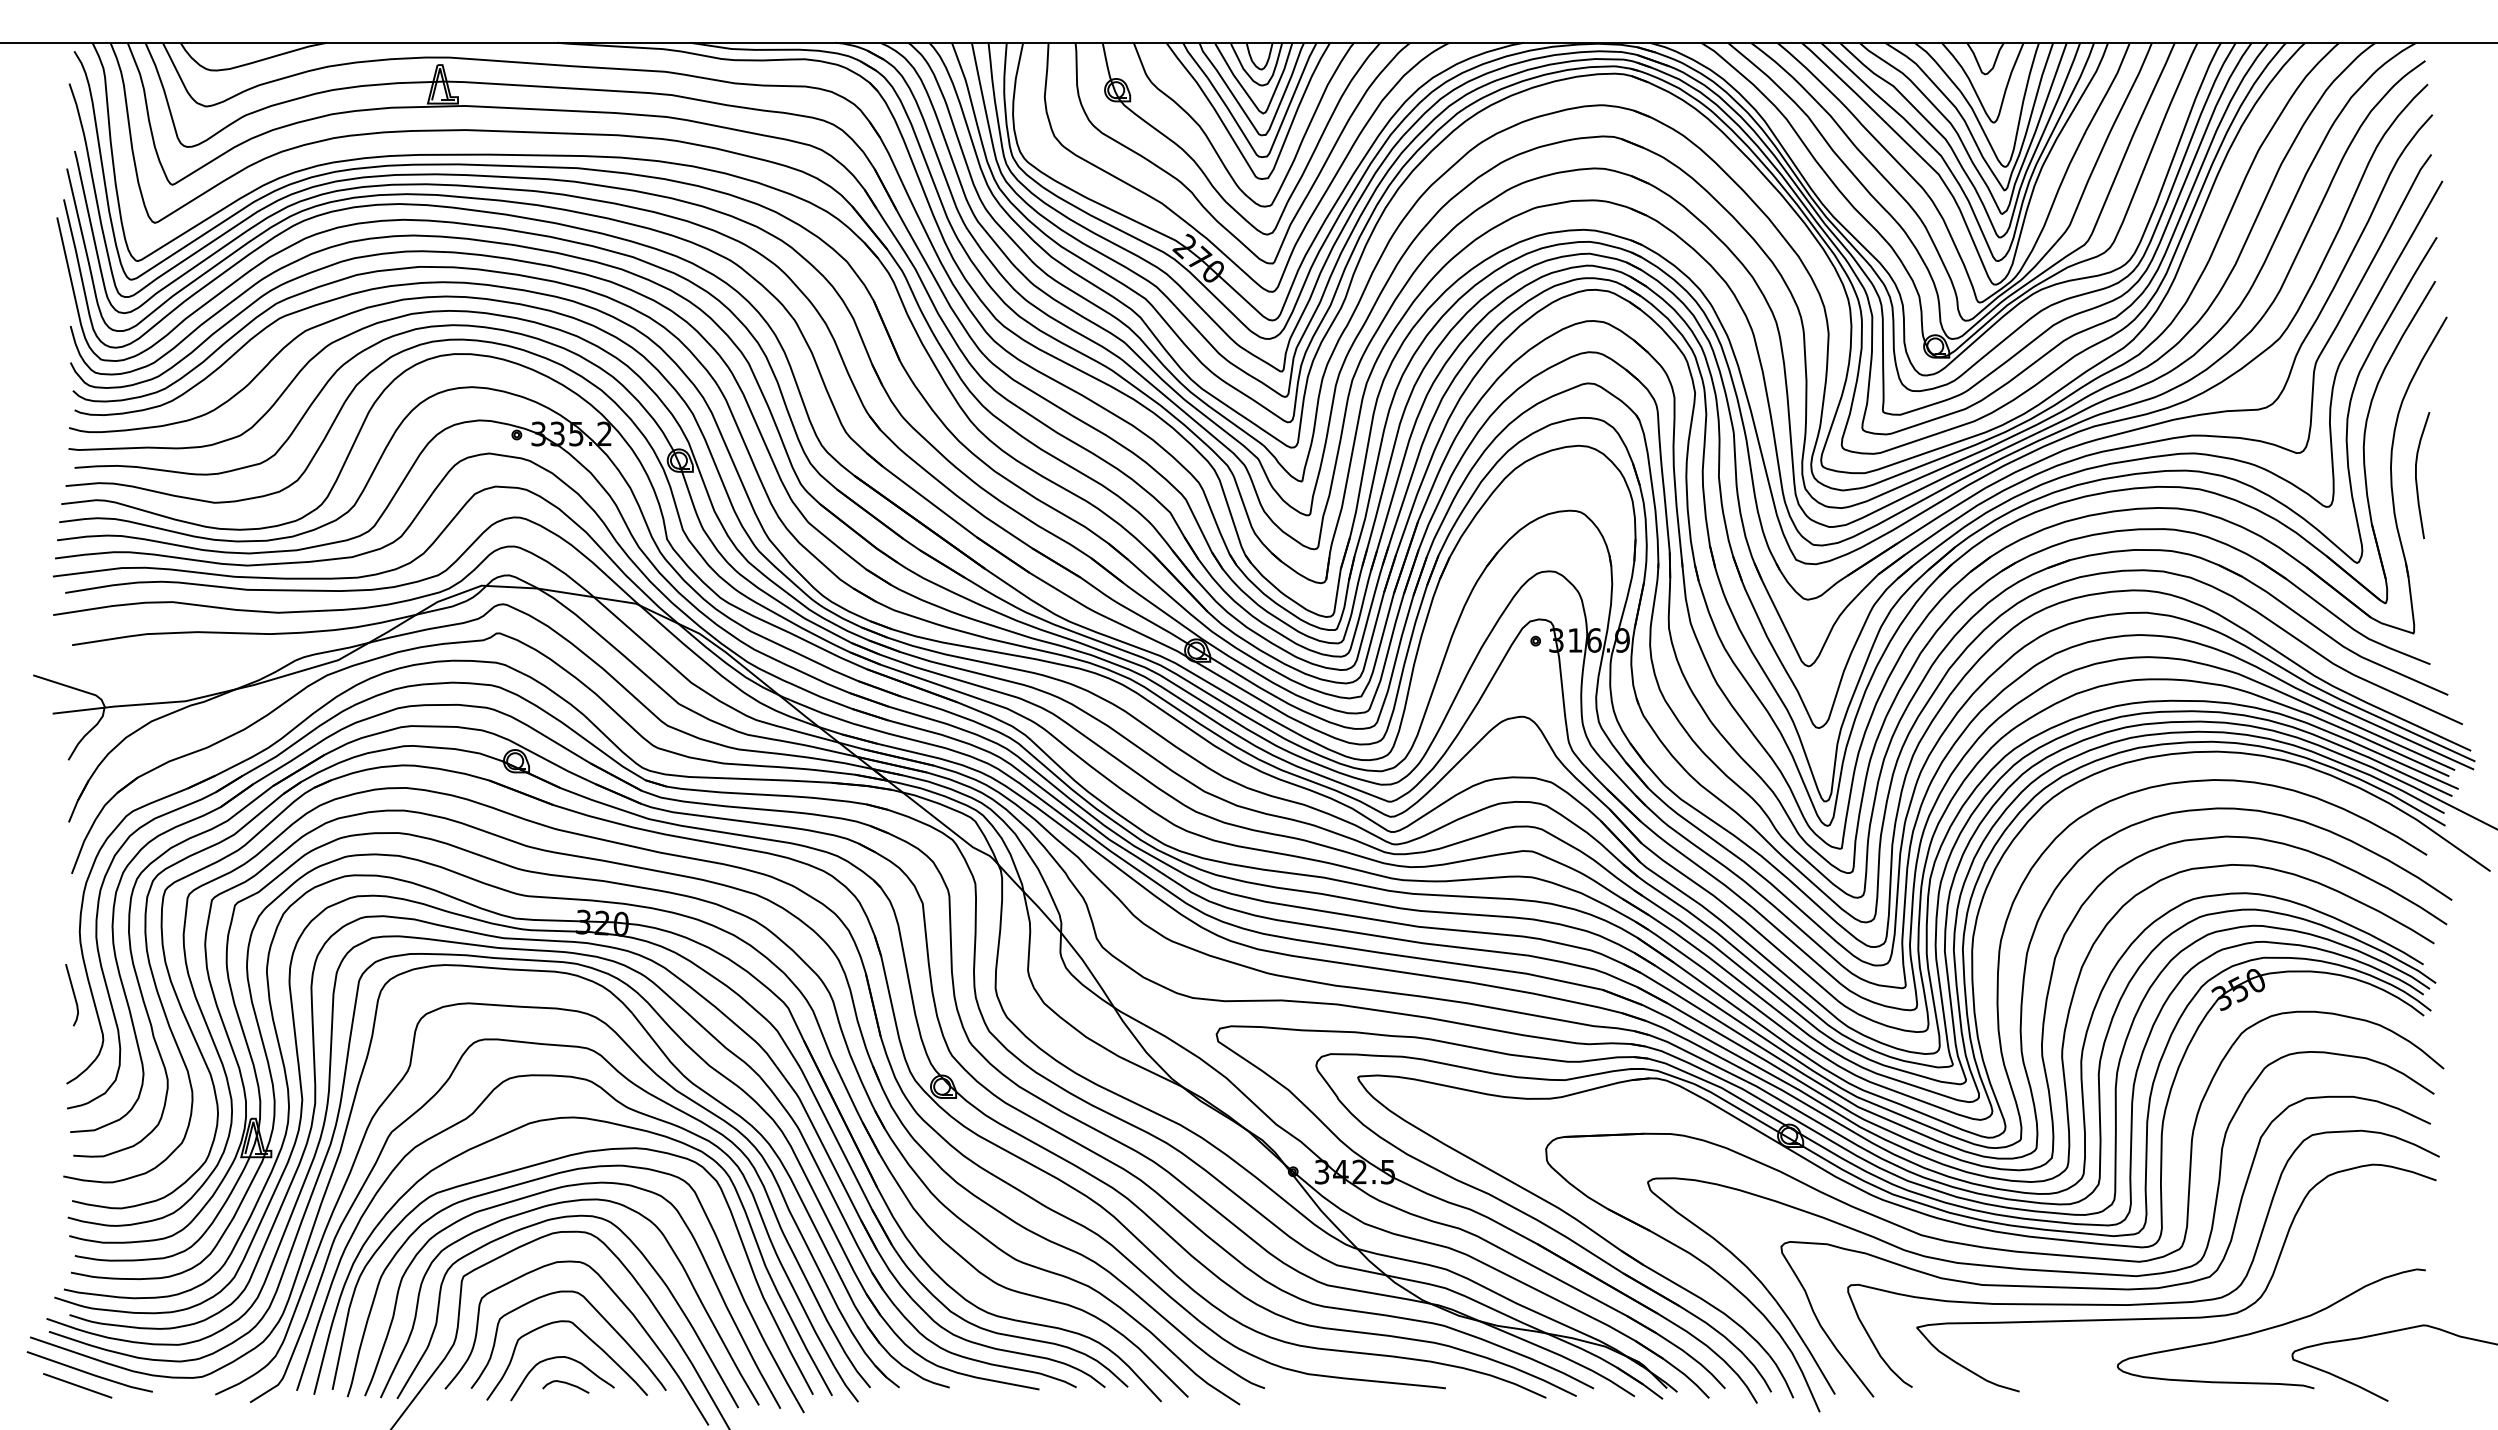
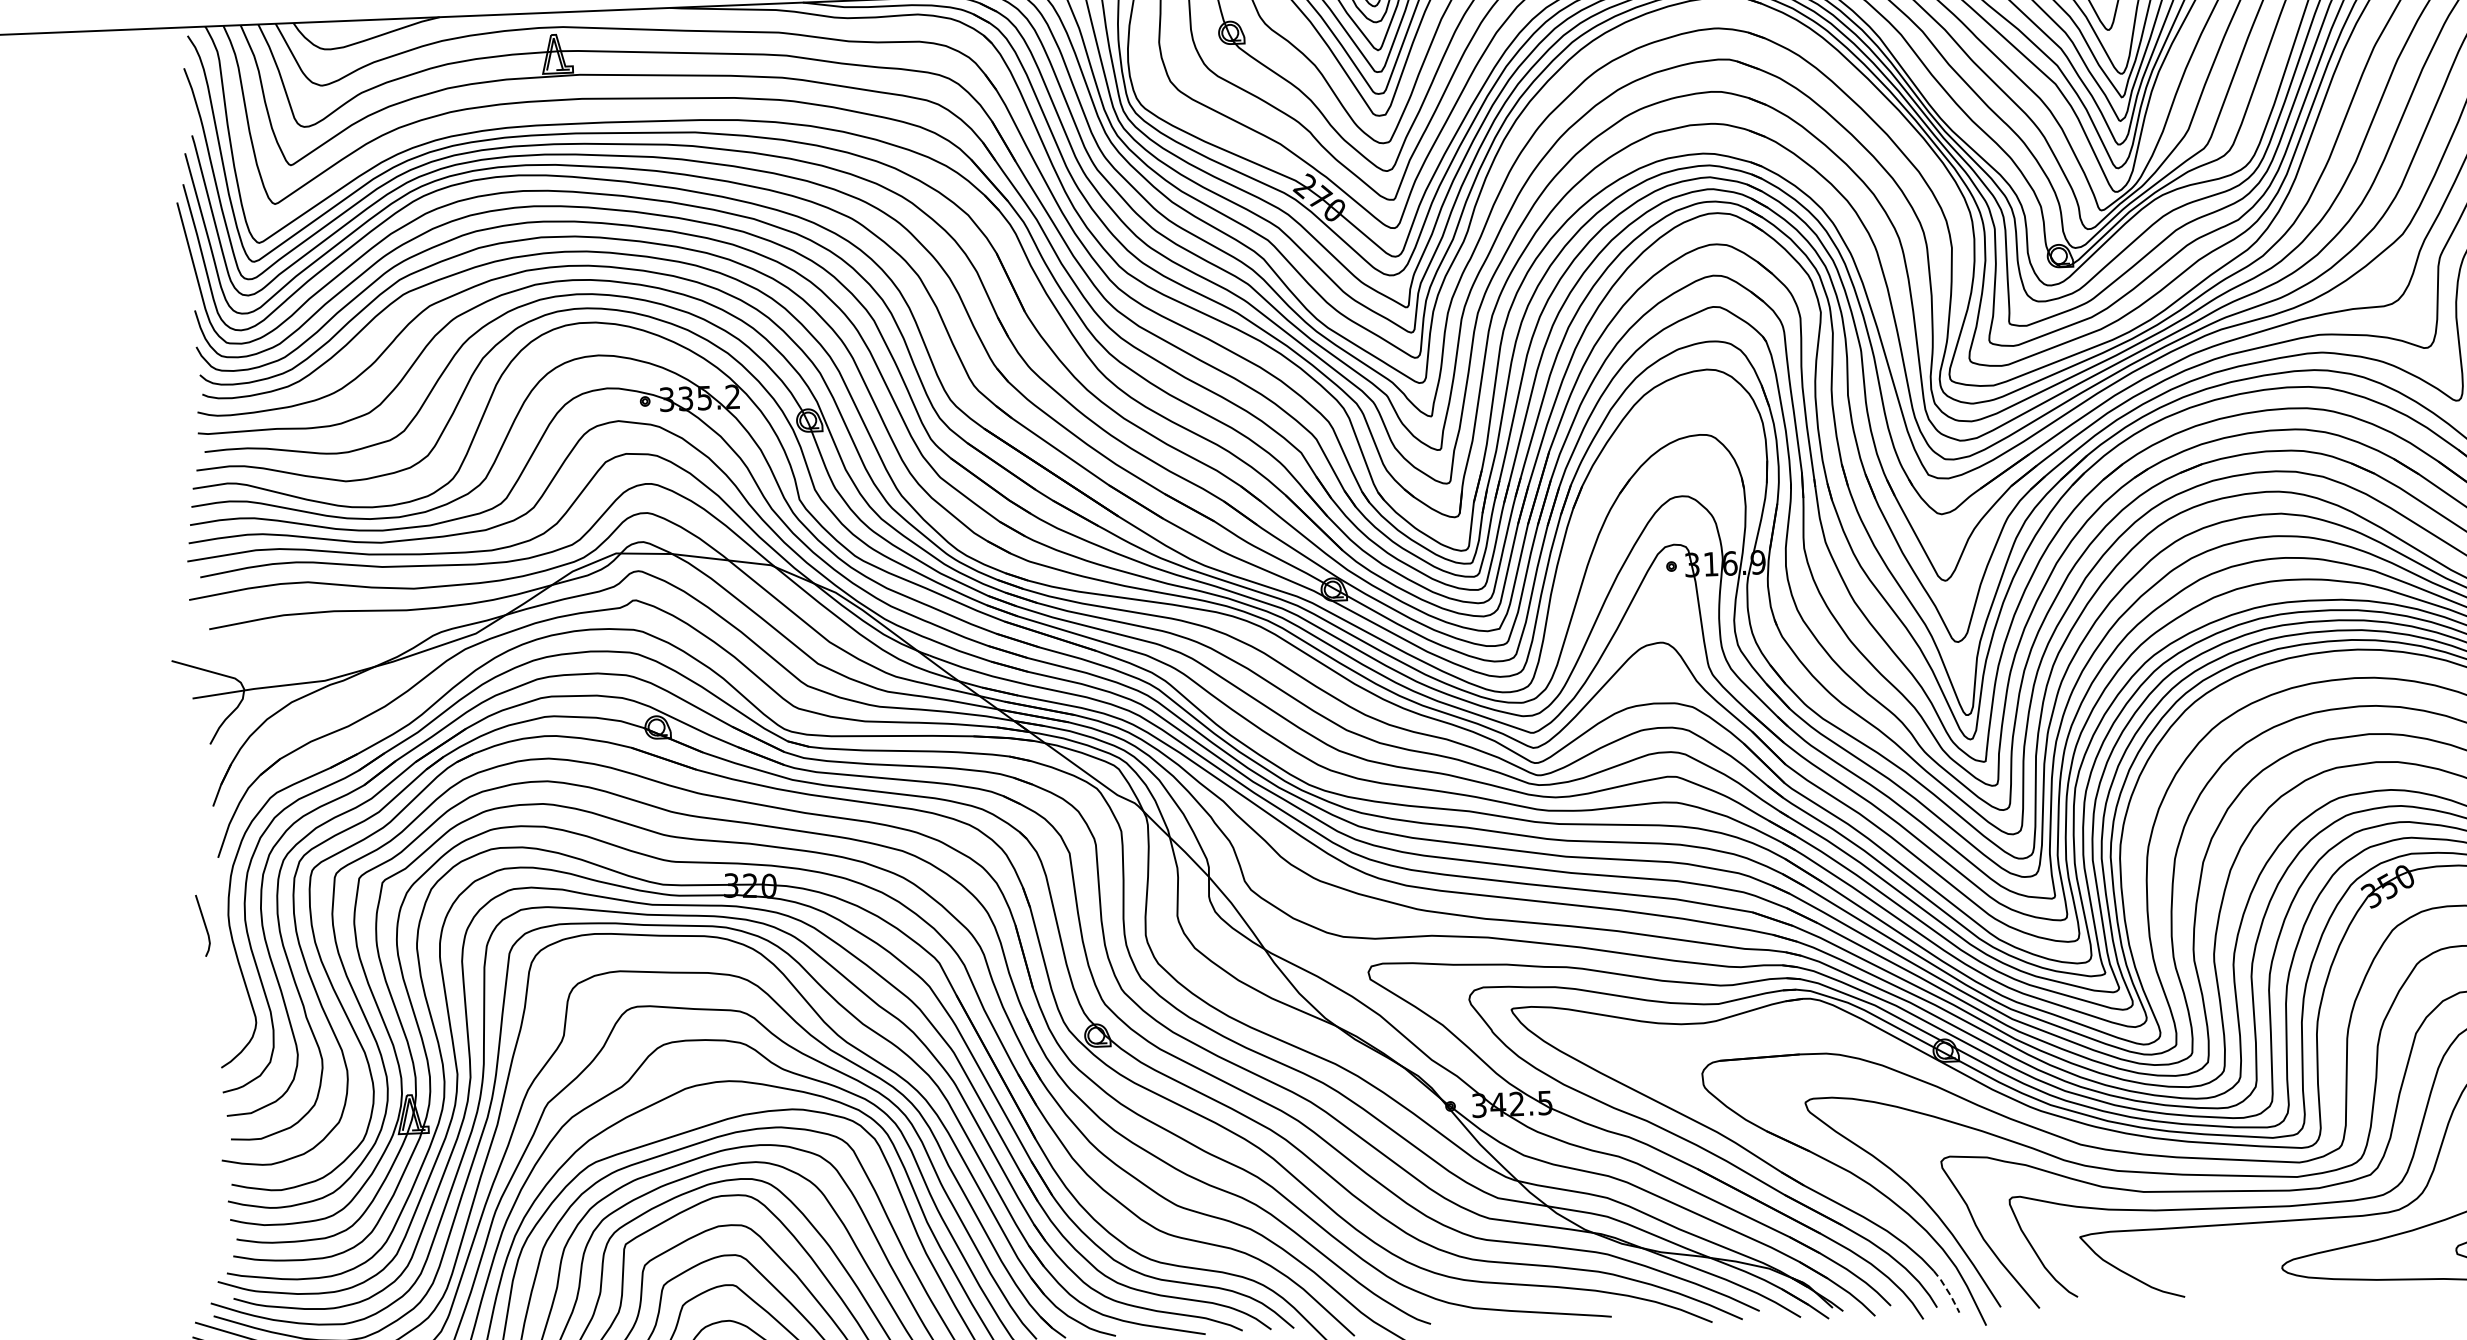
line: (73, 995) -> (204, 926), moved
line: (1782, 1375) -> (1947, 1290), solid -> dashed

